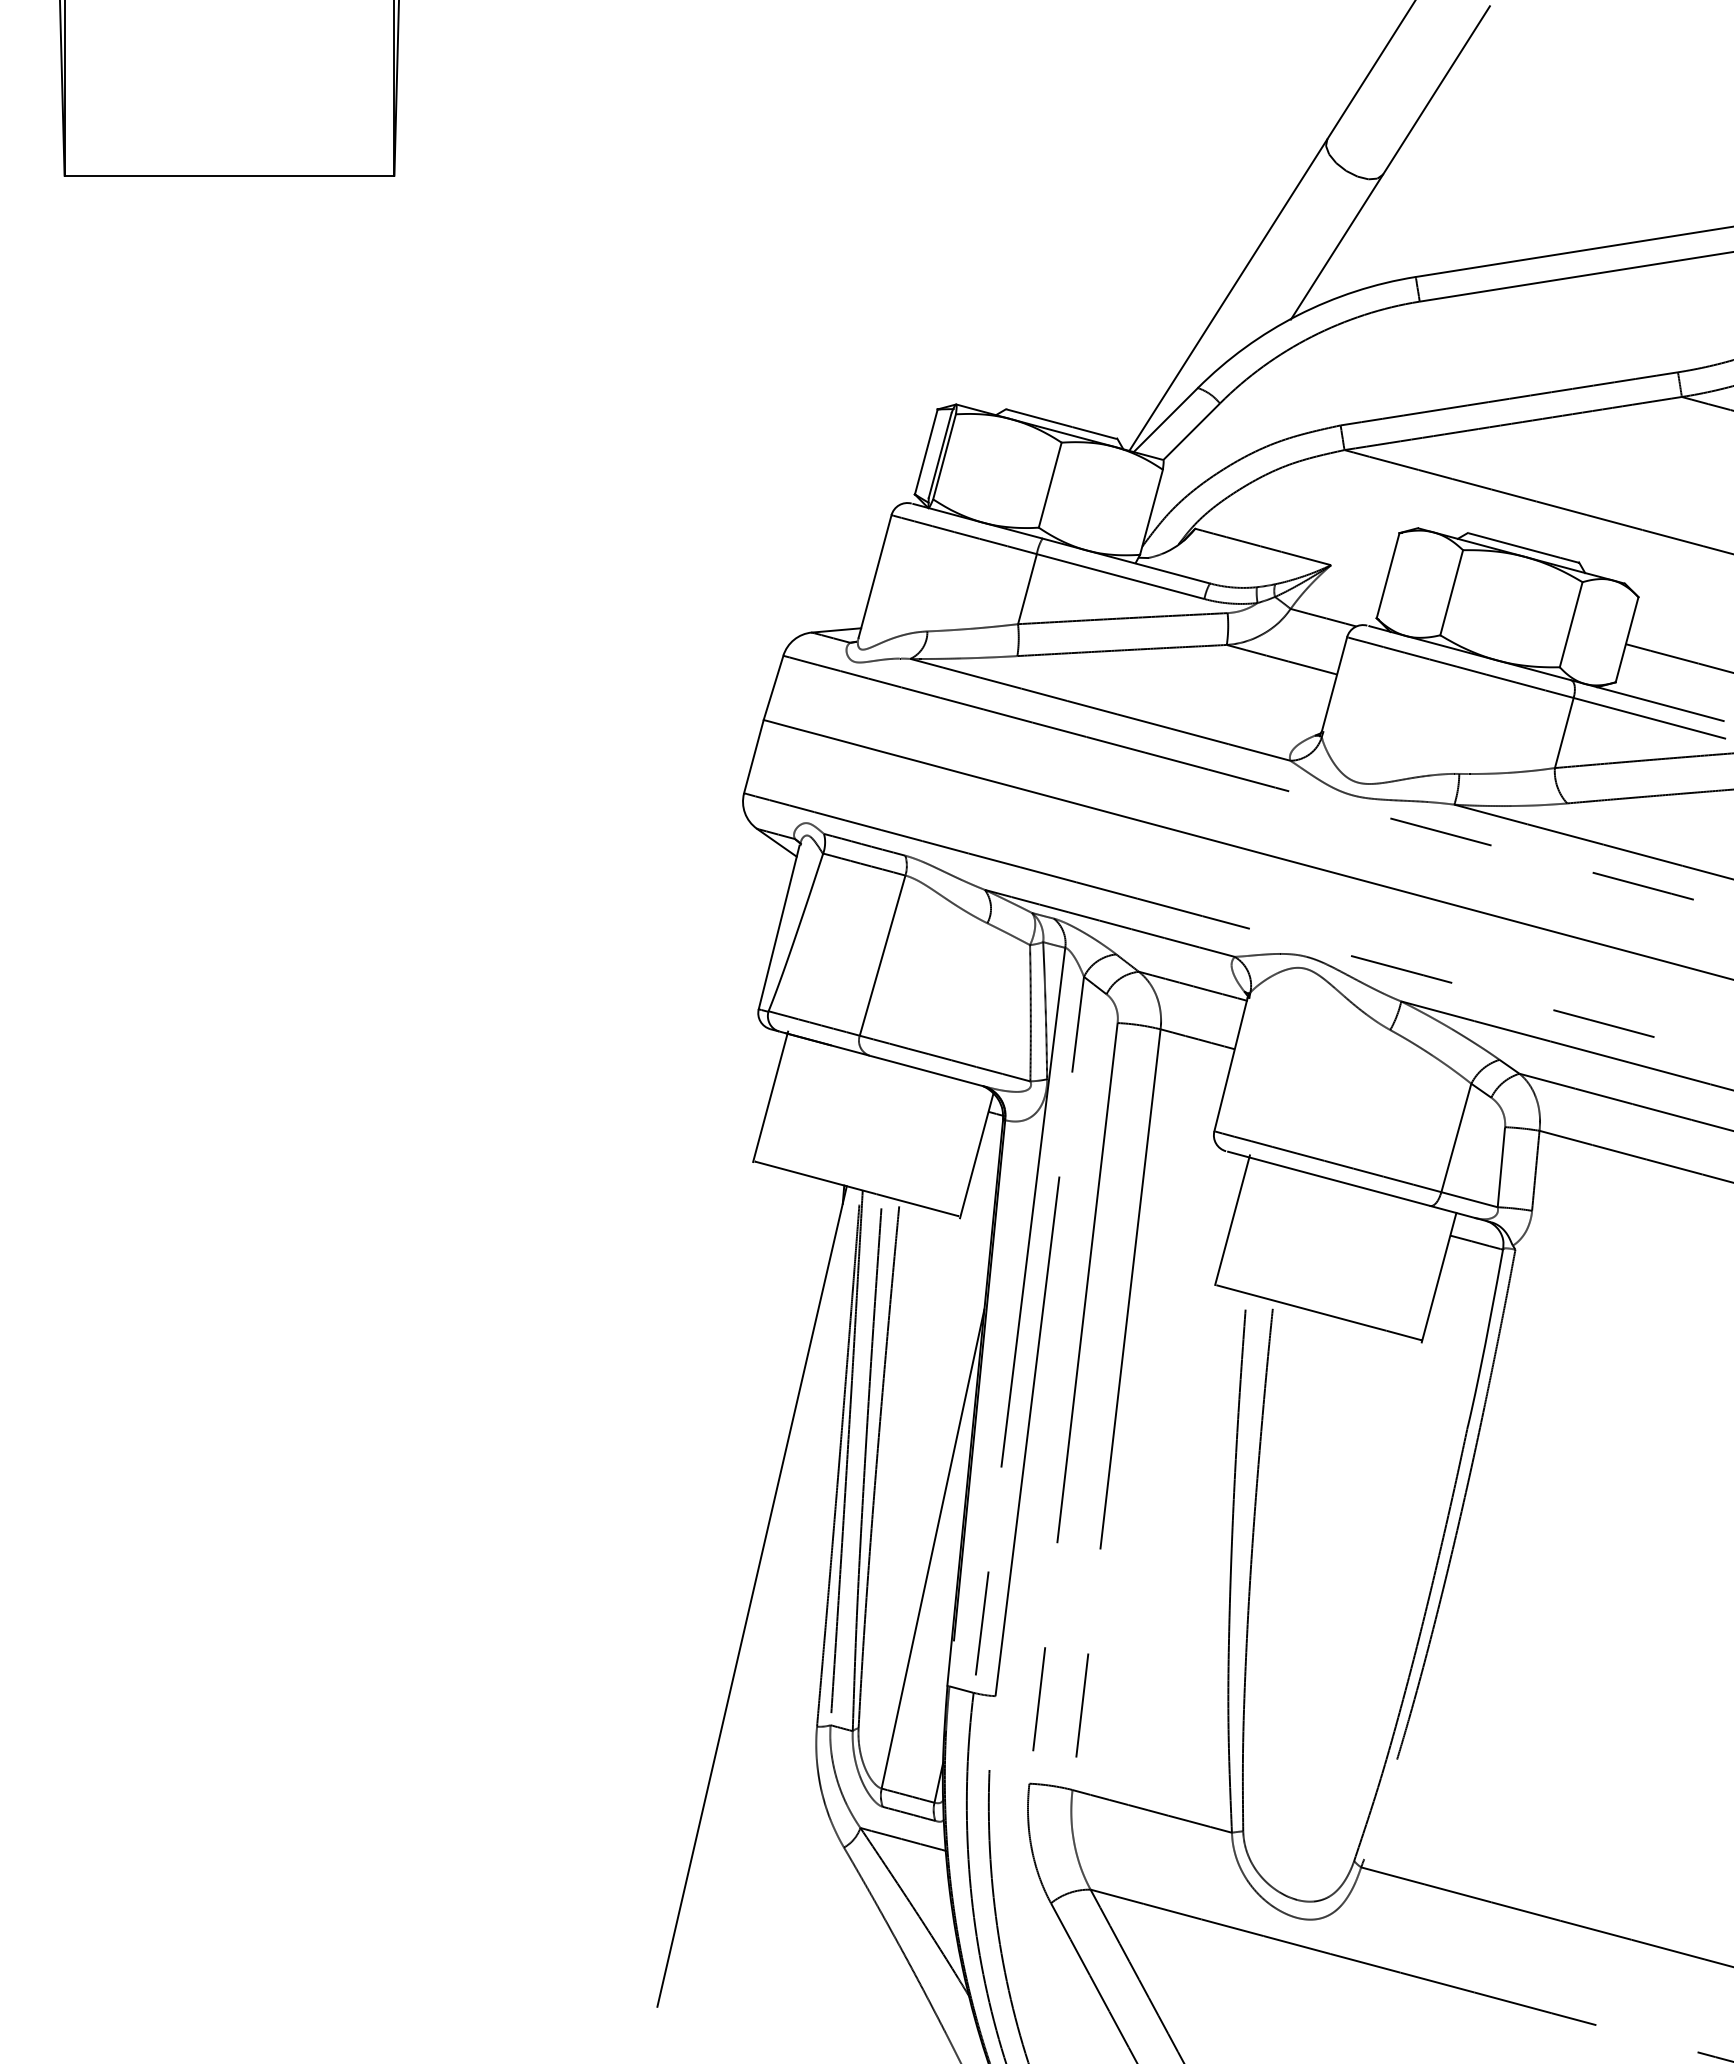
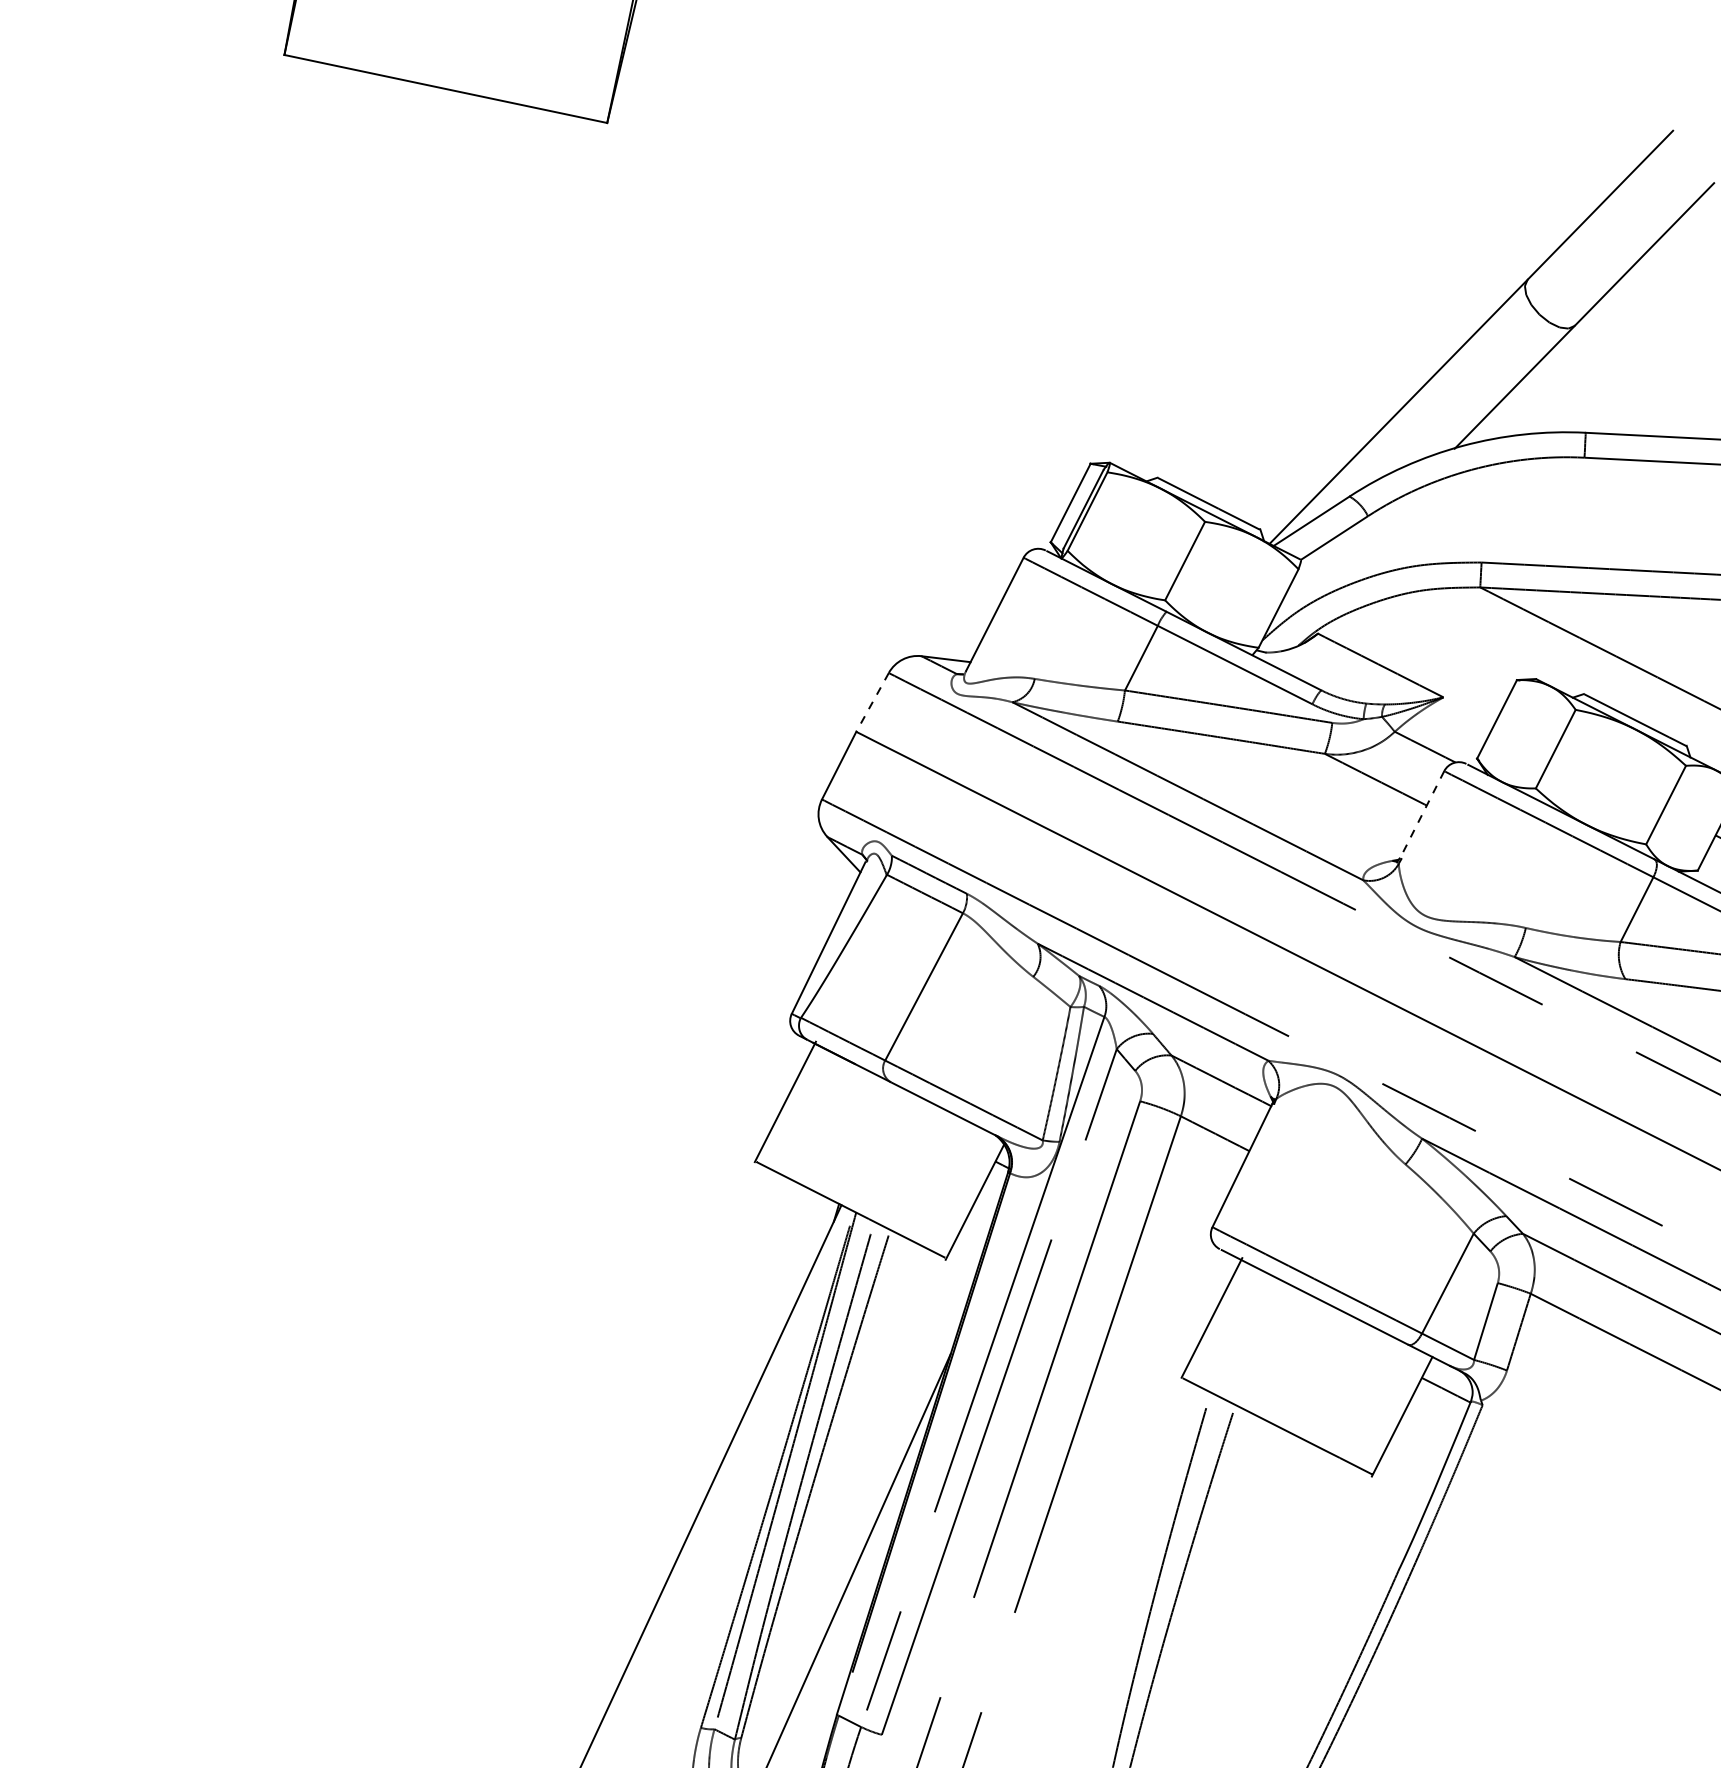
line: (1334, 684) -> (1422, 814), solid -> dashed
line: (773, 687) -> (872, 702), solid -> dashed

